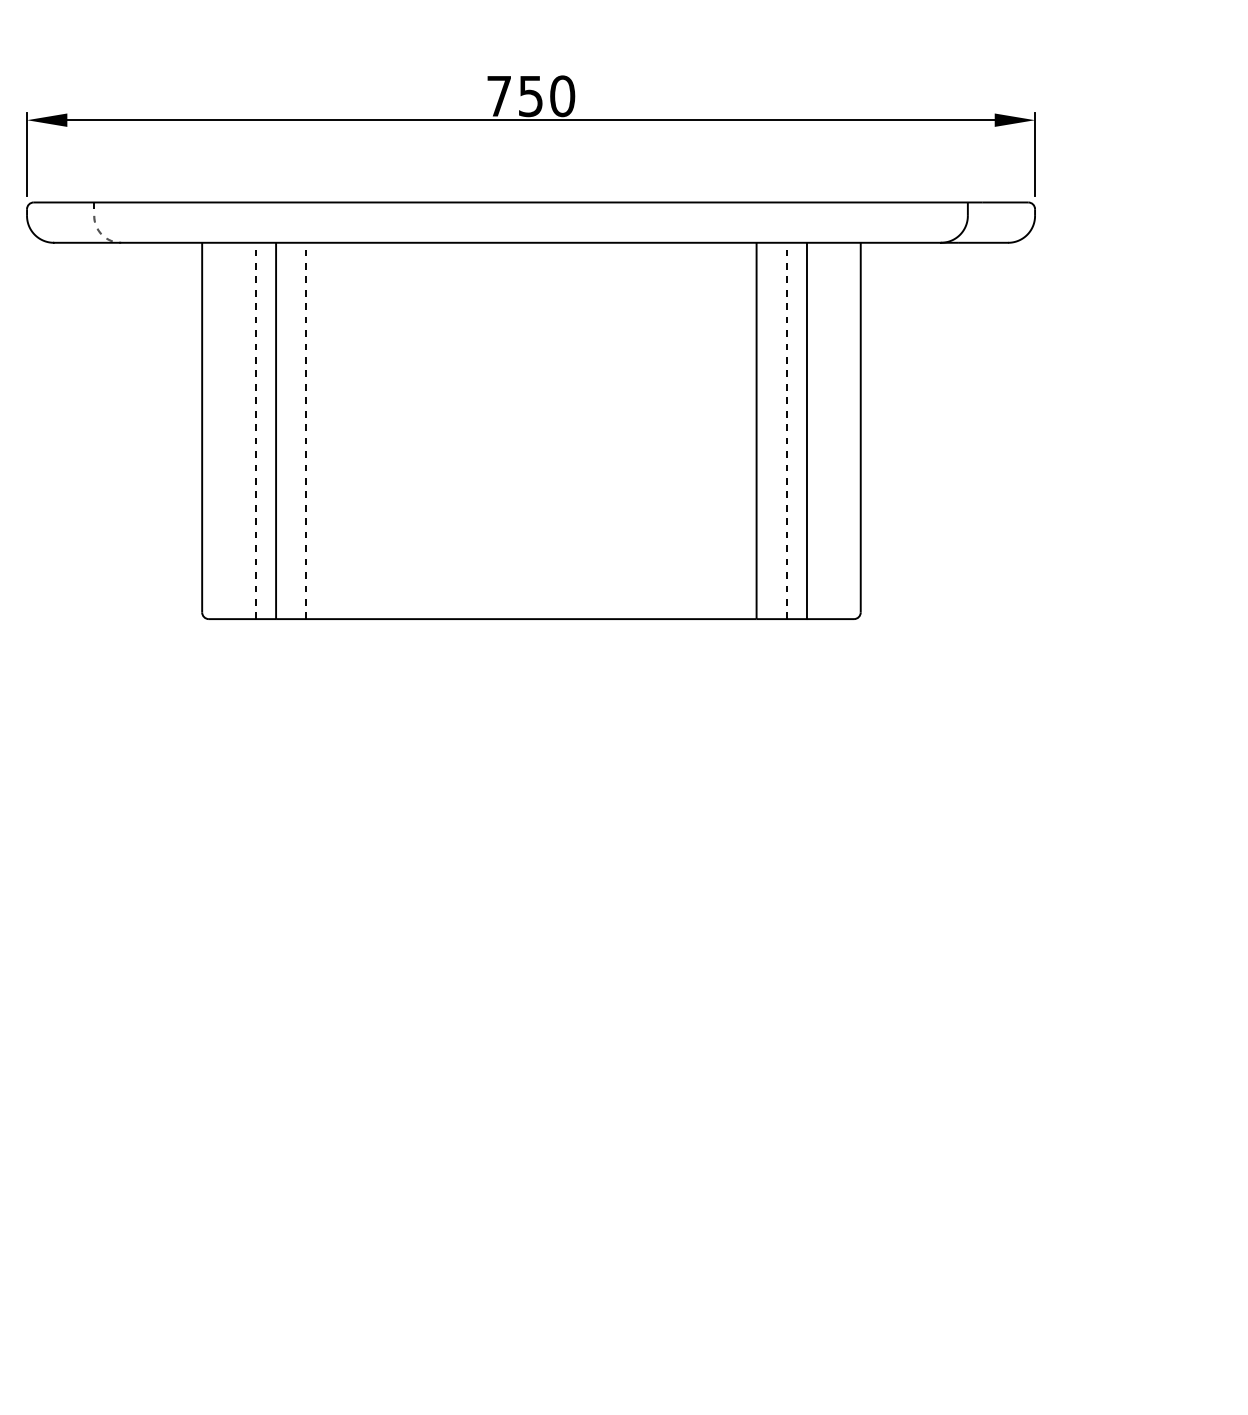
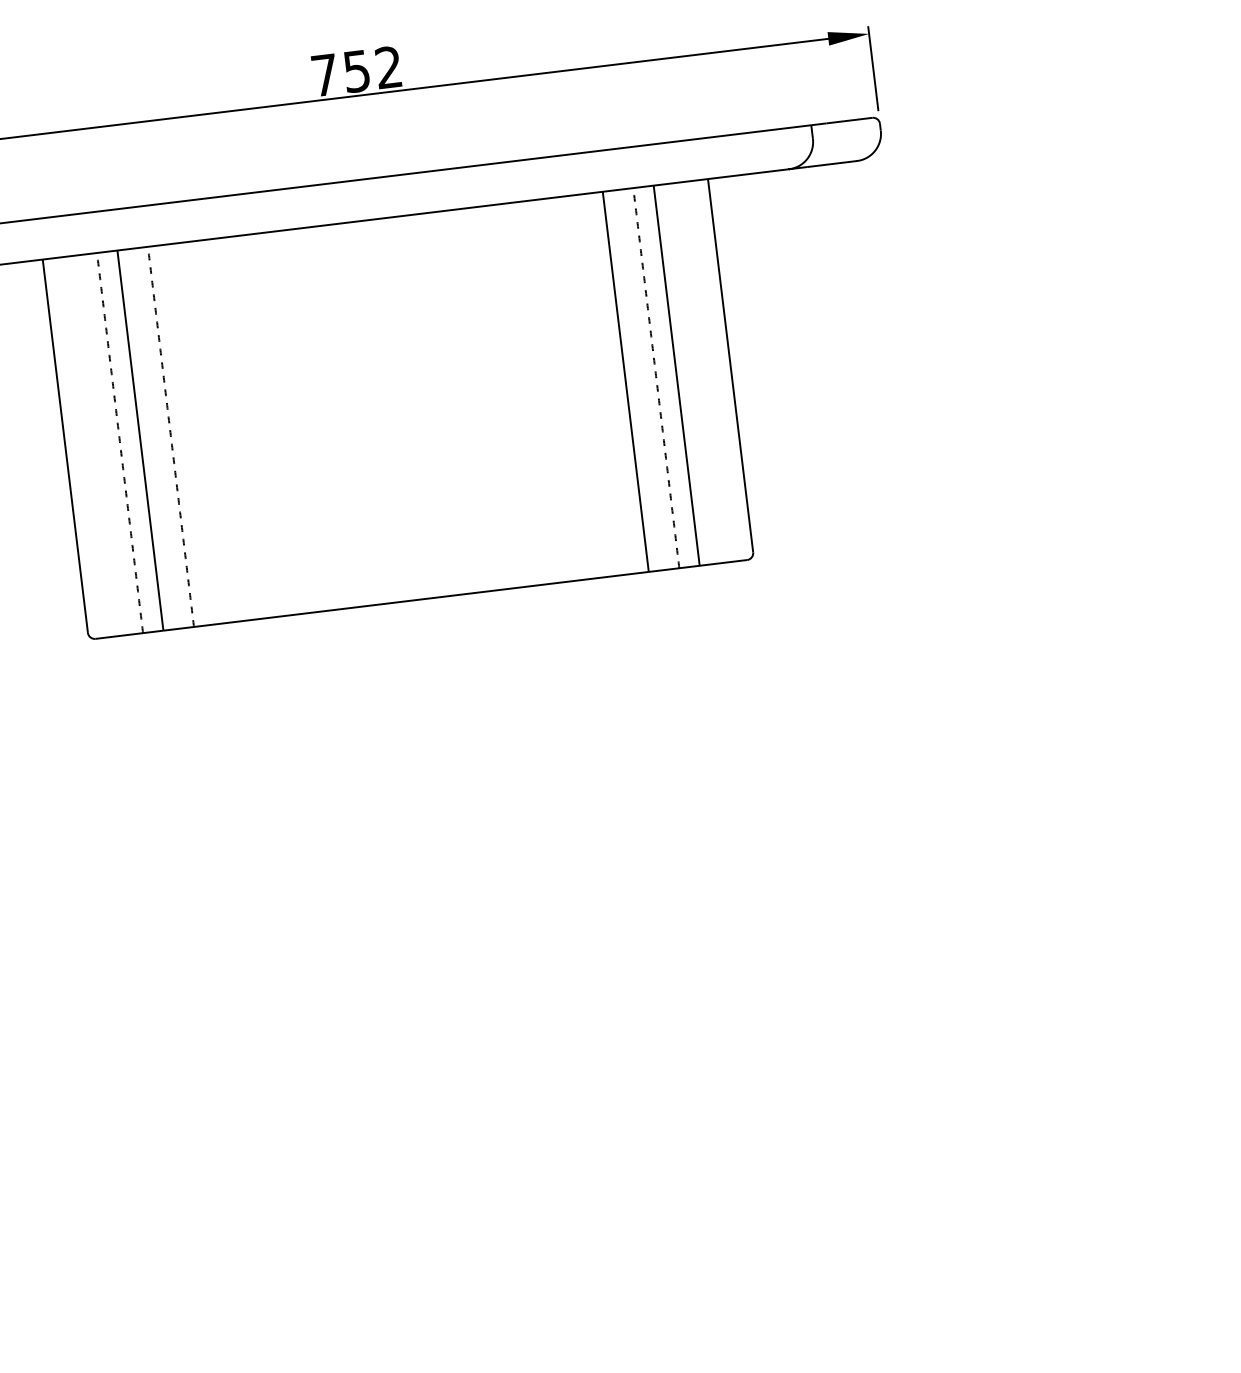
text: (562, 96) -> (388, 67), 750 -> 752

